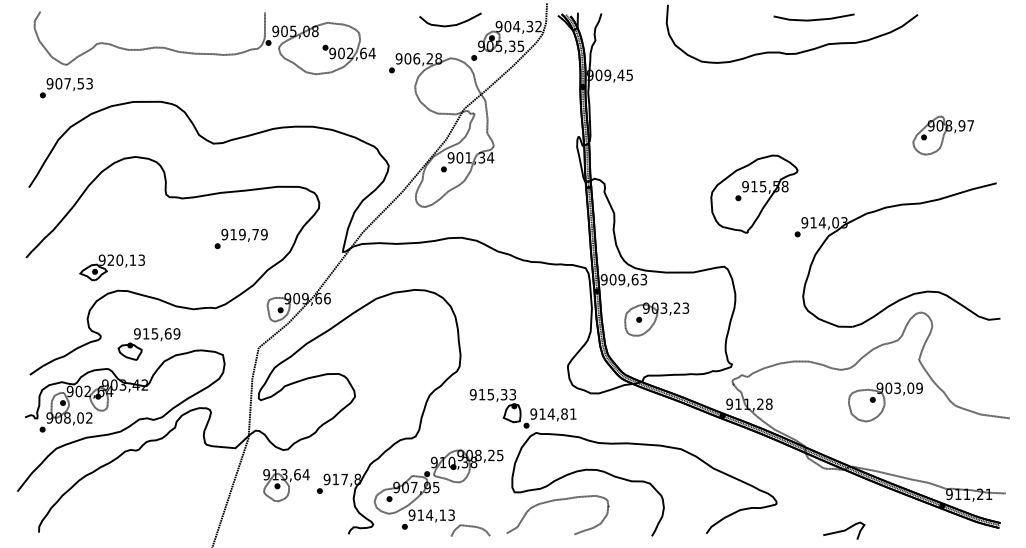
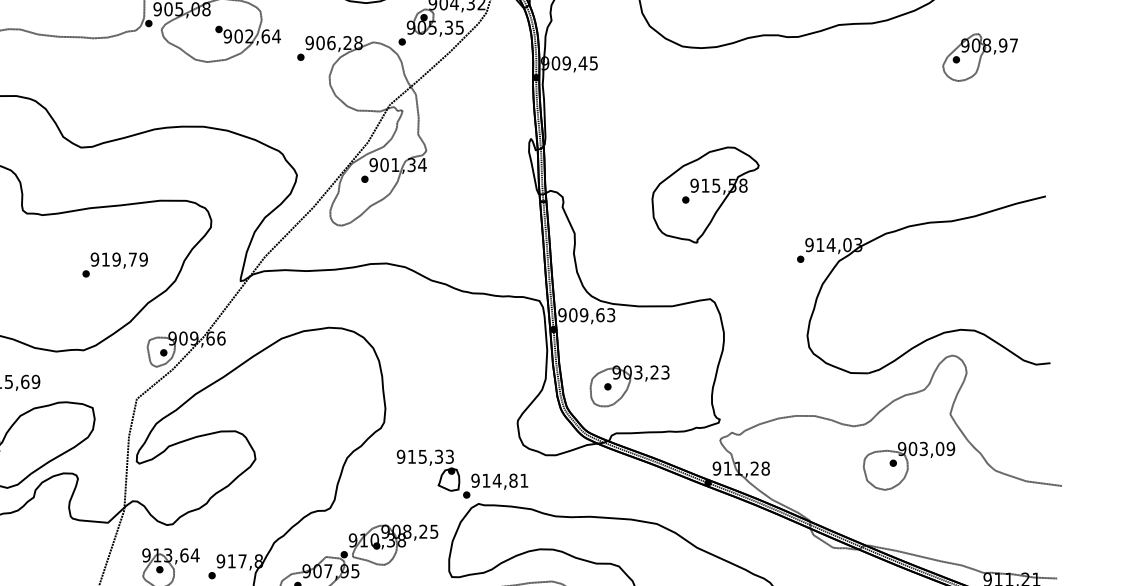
part: (942, 135) -> (979, 57), moved
part: (754, 193) -> (705, 194), moved
part: (656, 319) -> (629, 386), moved

